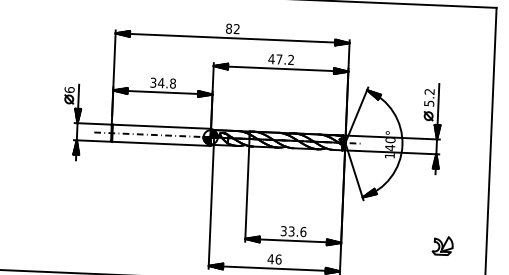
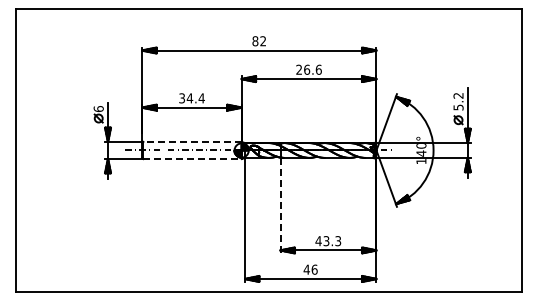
text: (280, 59) -> (308, 69), 47.2 -> 26.6
text: (172, 83) -> (201, 98), 34.8 -> 34.4
line: (161, 126) -> (192, 141), solid -> dashed
line: (162, 144) -> (193, 159), solid -> dashed
line: (247, 193) -> (280, 205), solid -> dashed
text: (293, 231) -> (328, 241), 33.6 -> 43.3
part: (442, 245) -> (477, 248), removed

